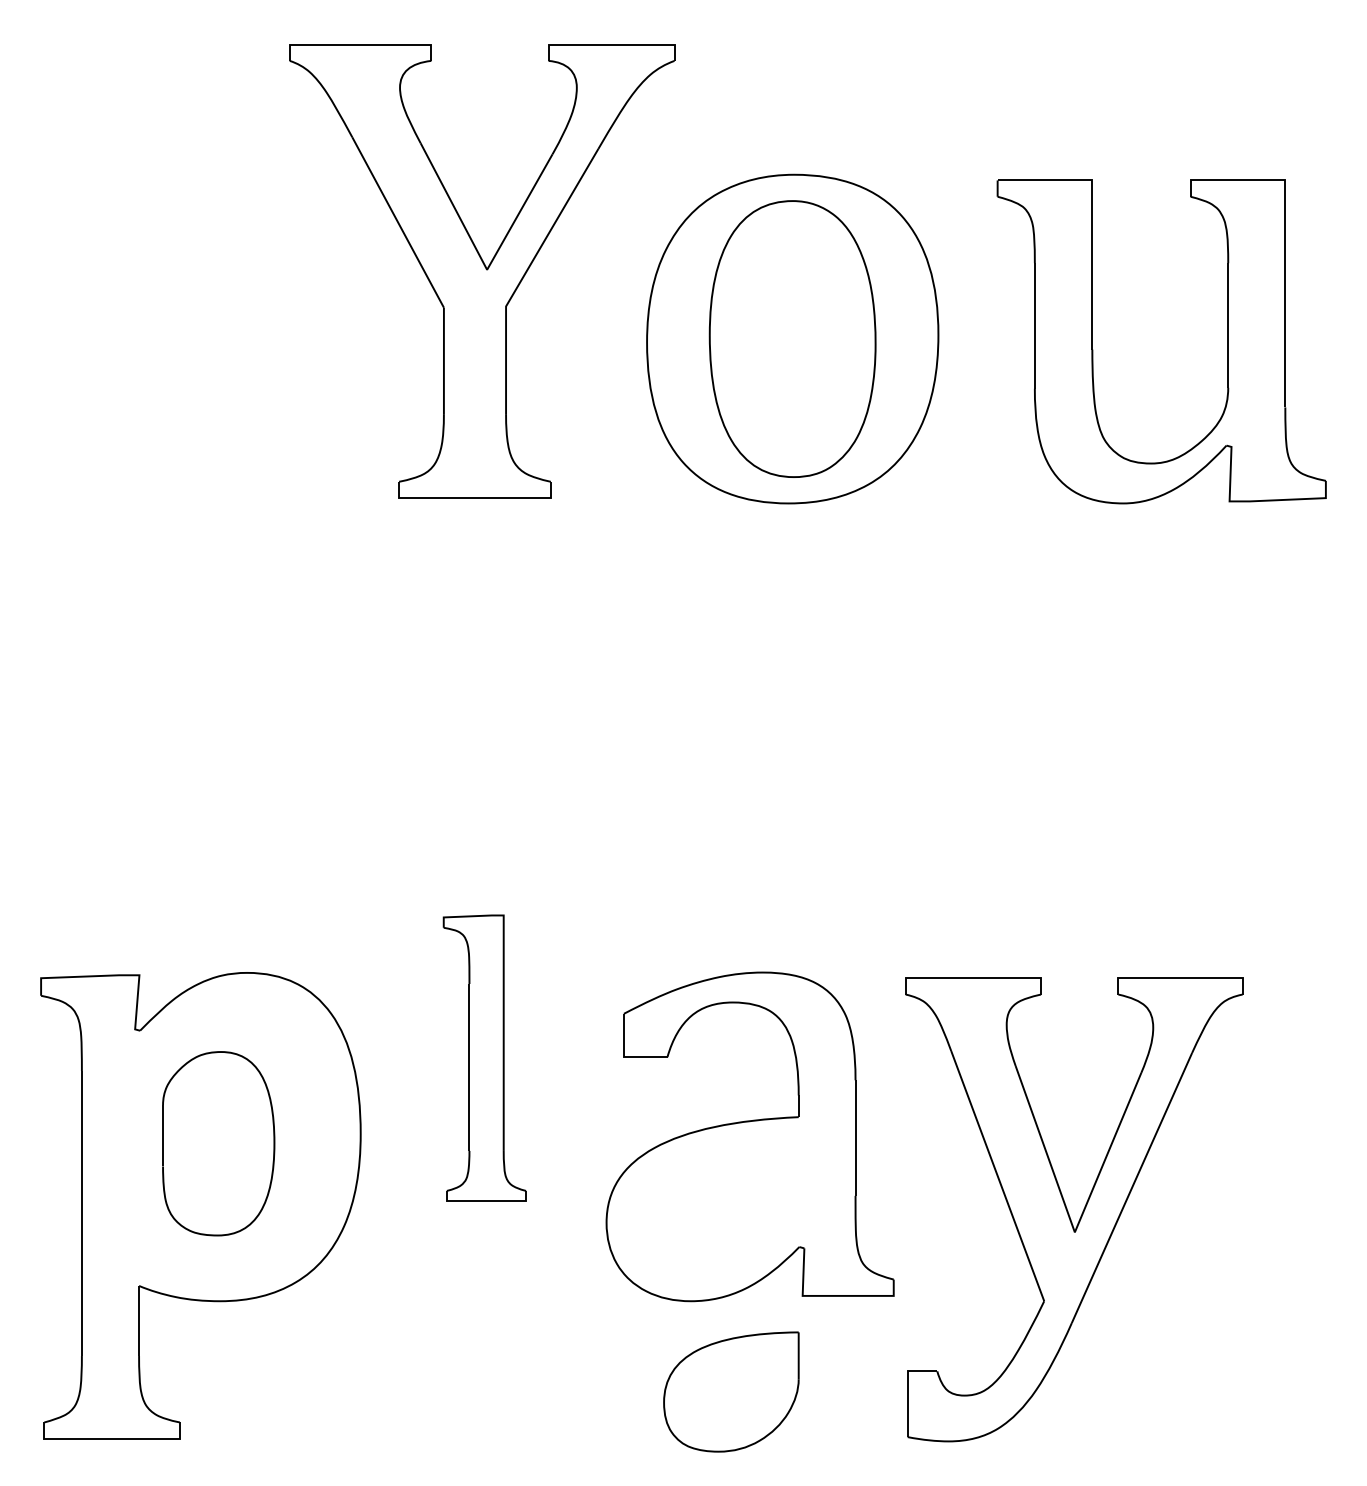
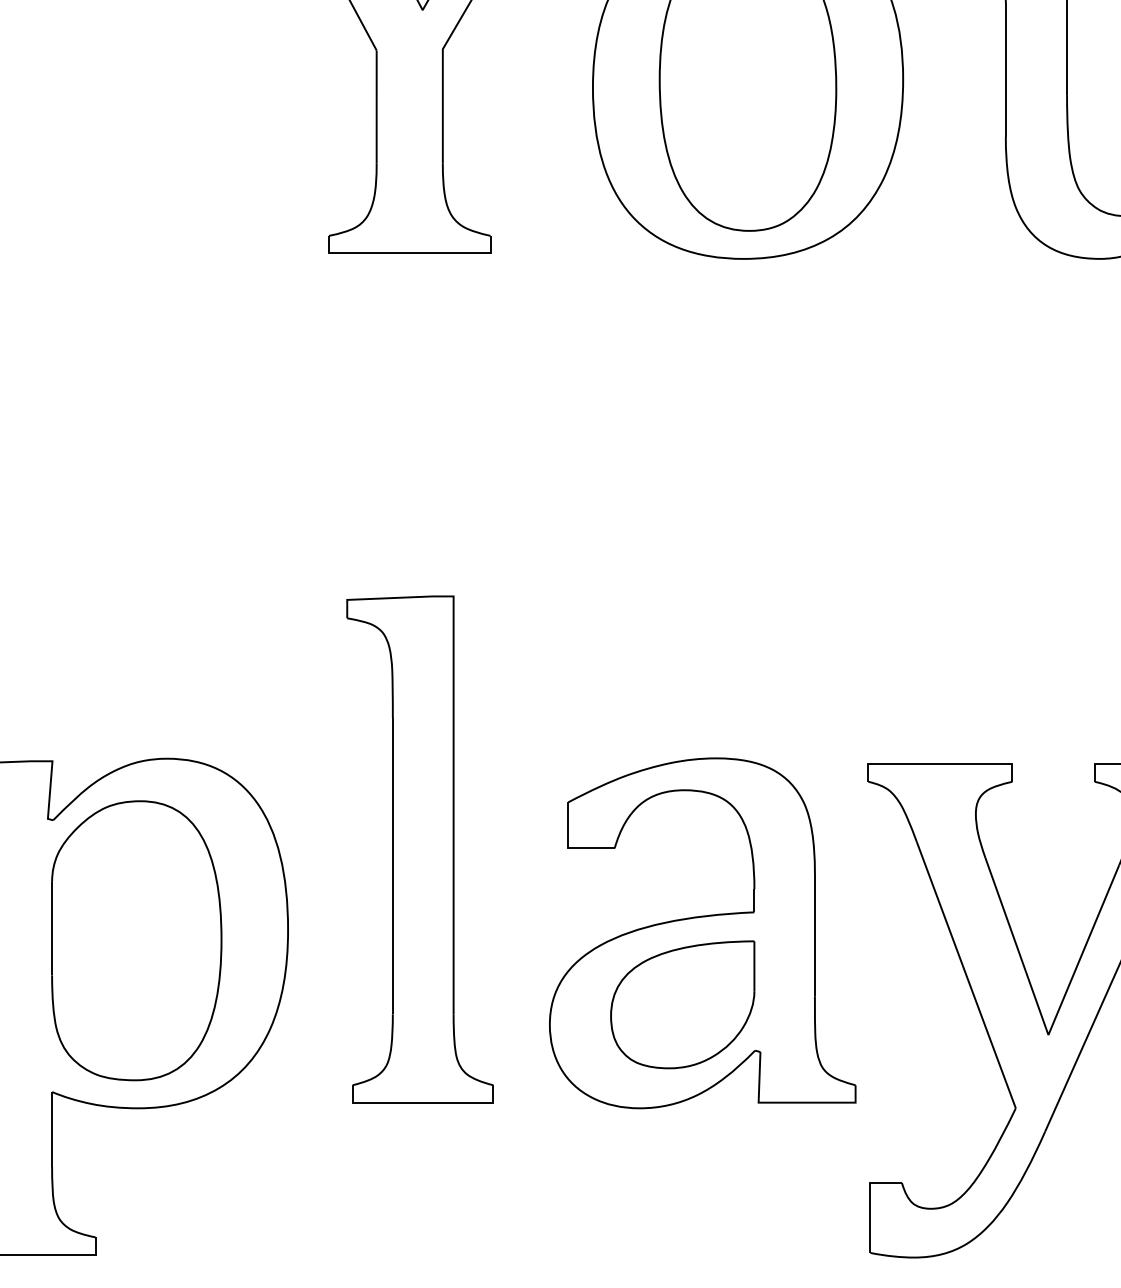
part: (484, 1057) -> (419, 848), size x1.67
part: (218, 1143) -> (136, 940), size x1.43
part: (731, 1391) -> (682, 1004), moved

